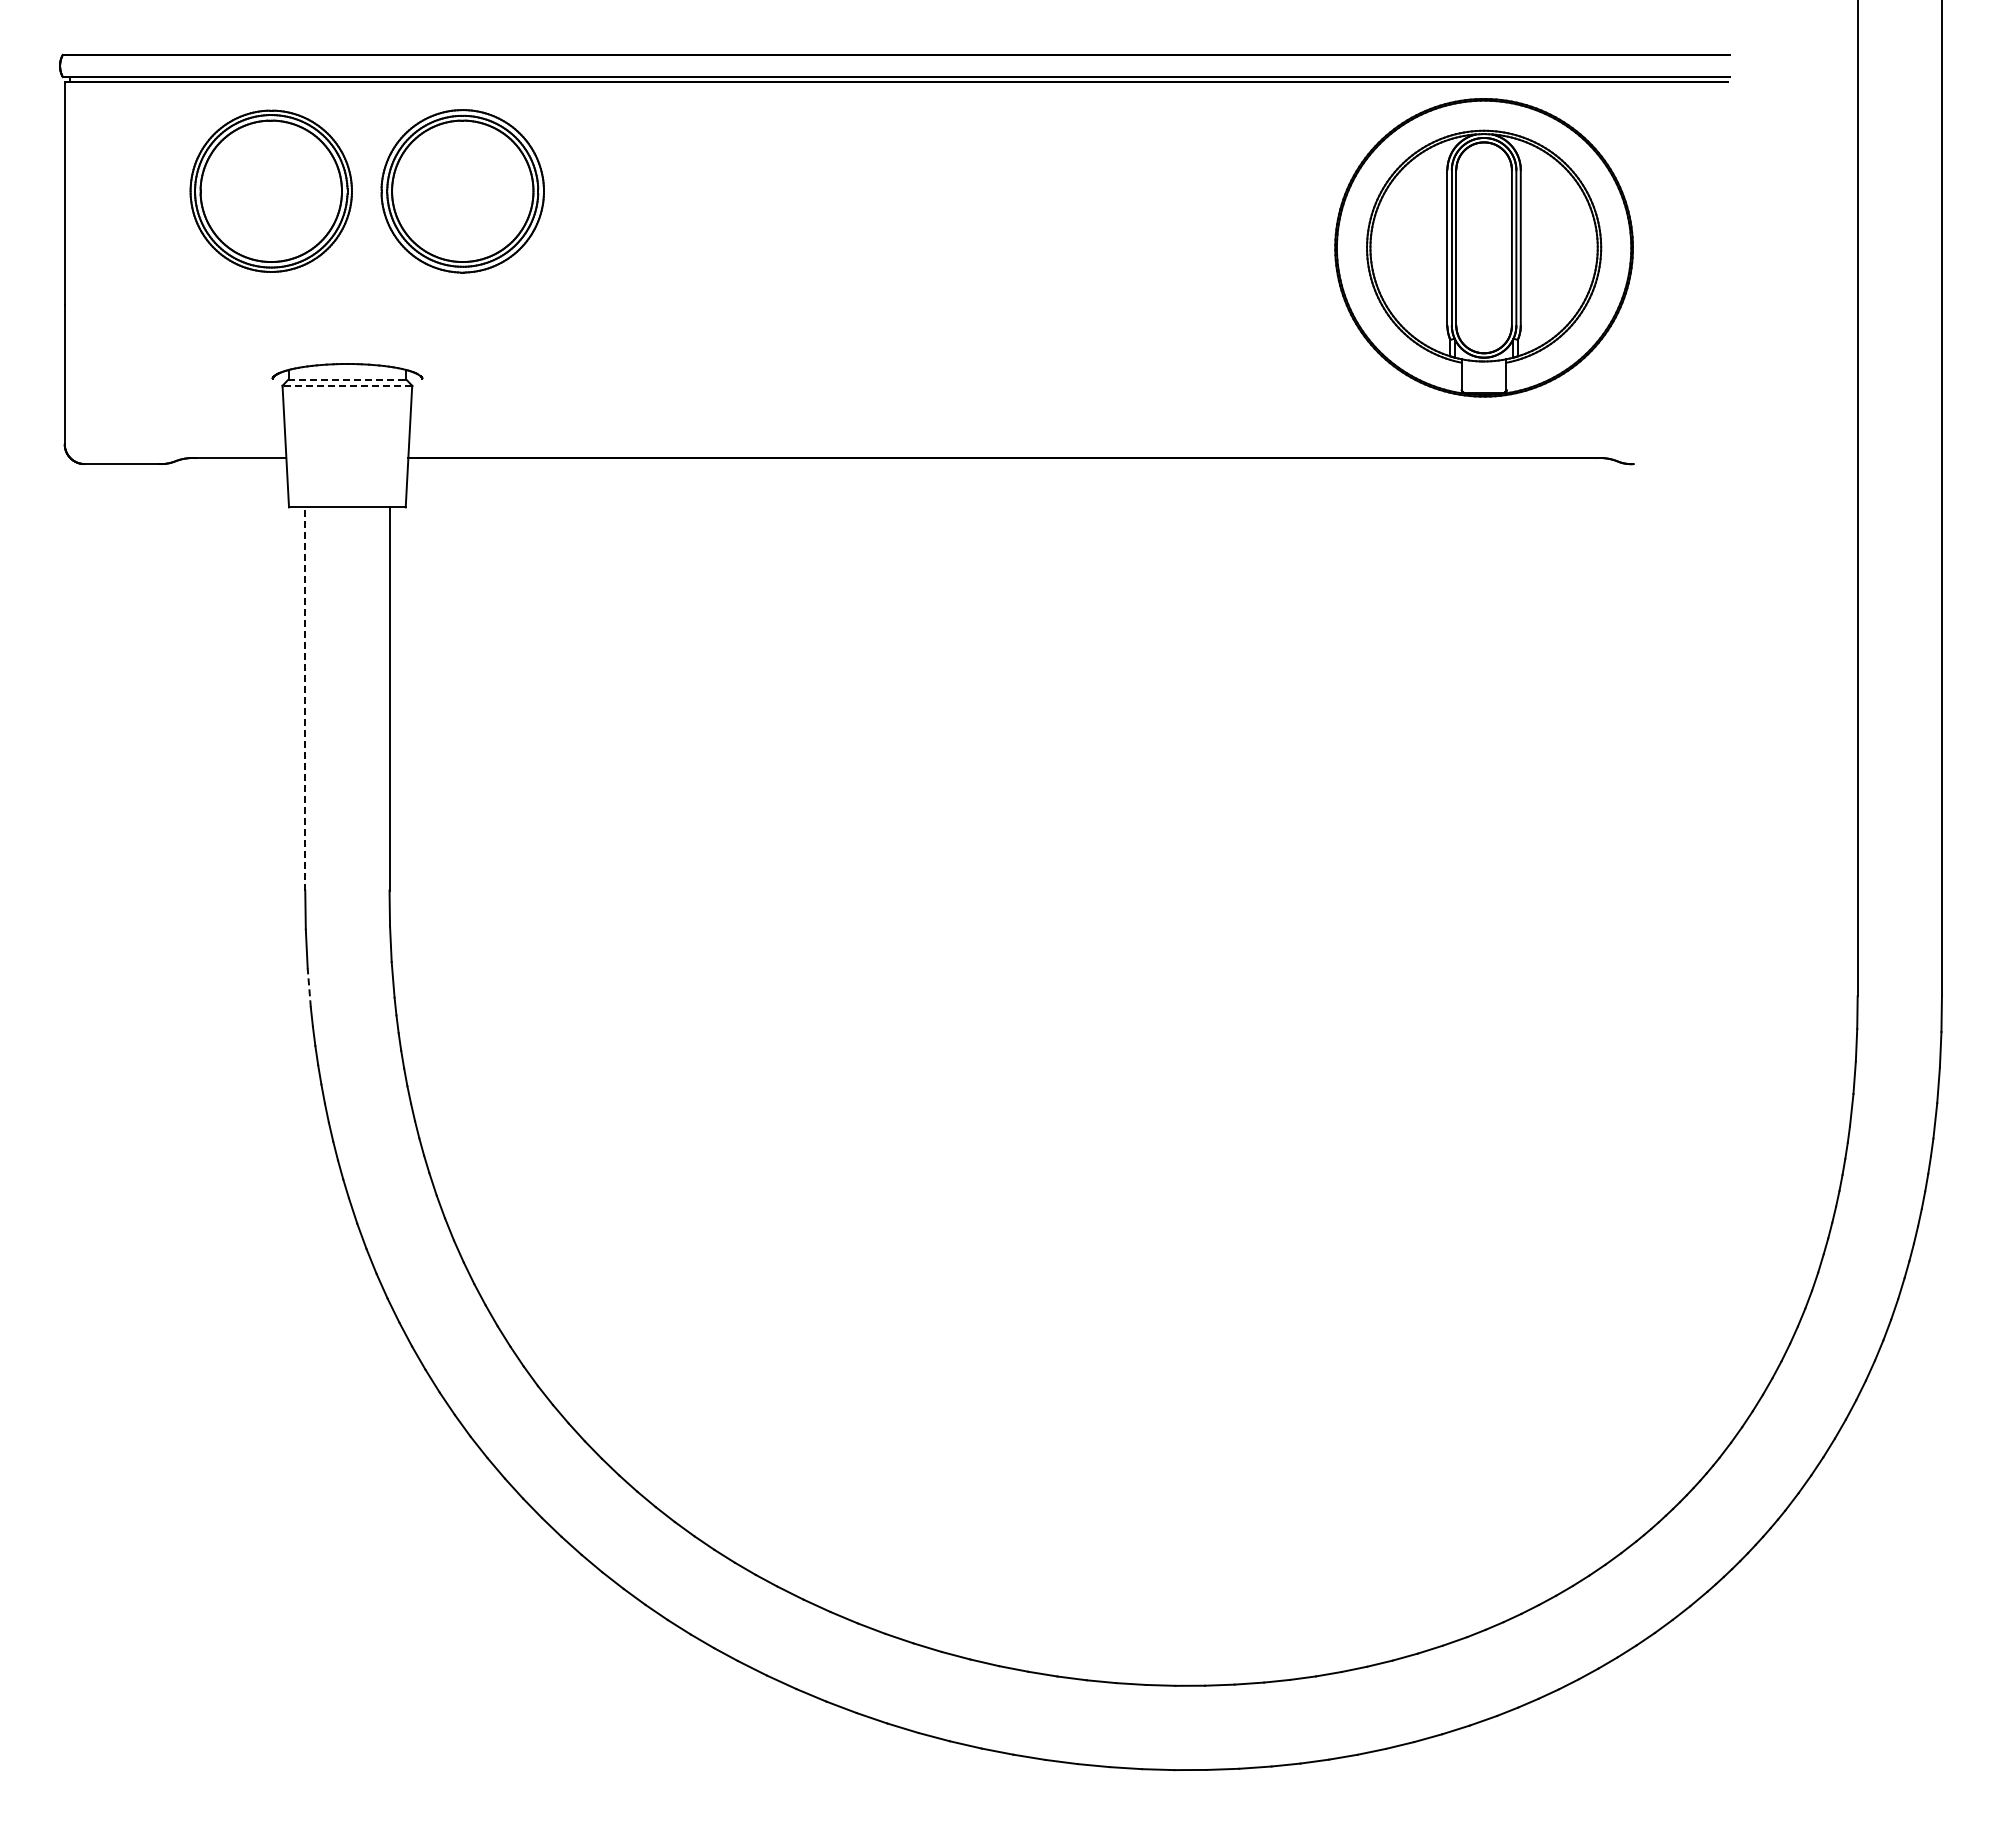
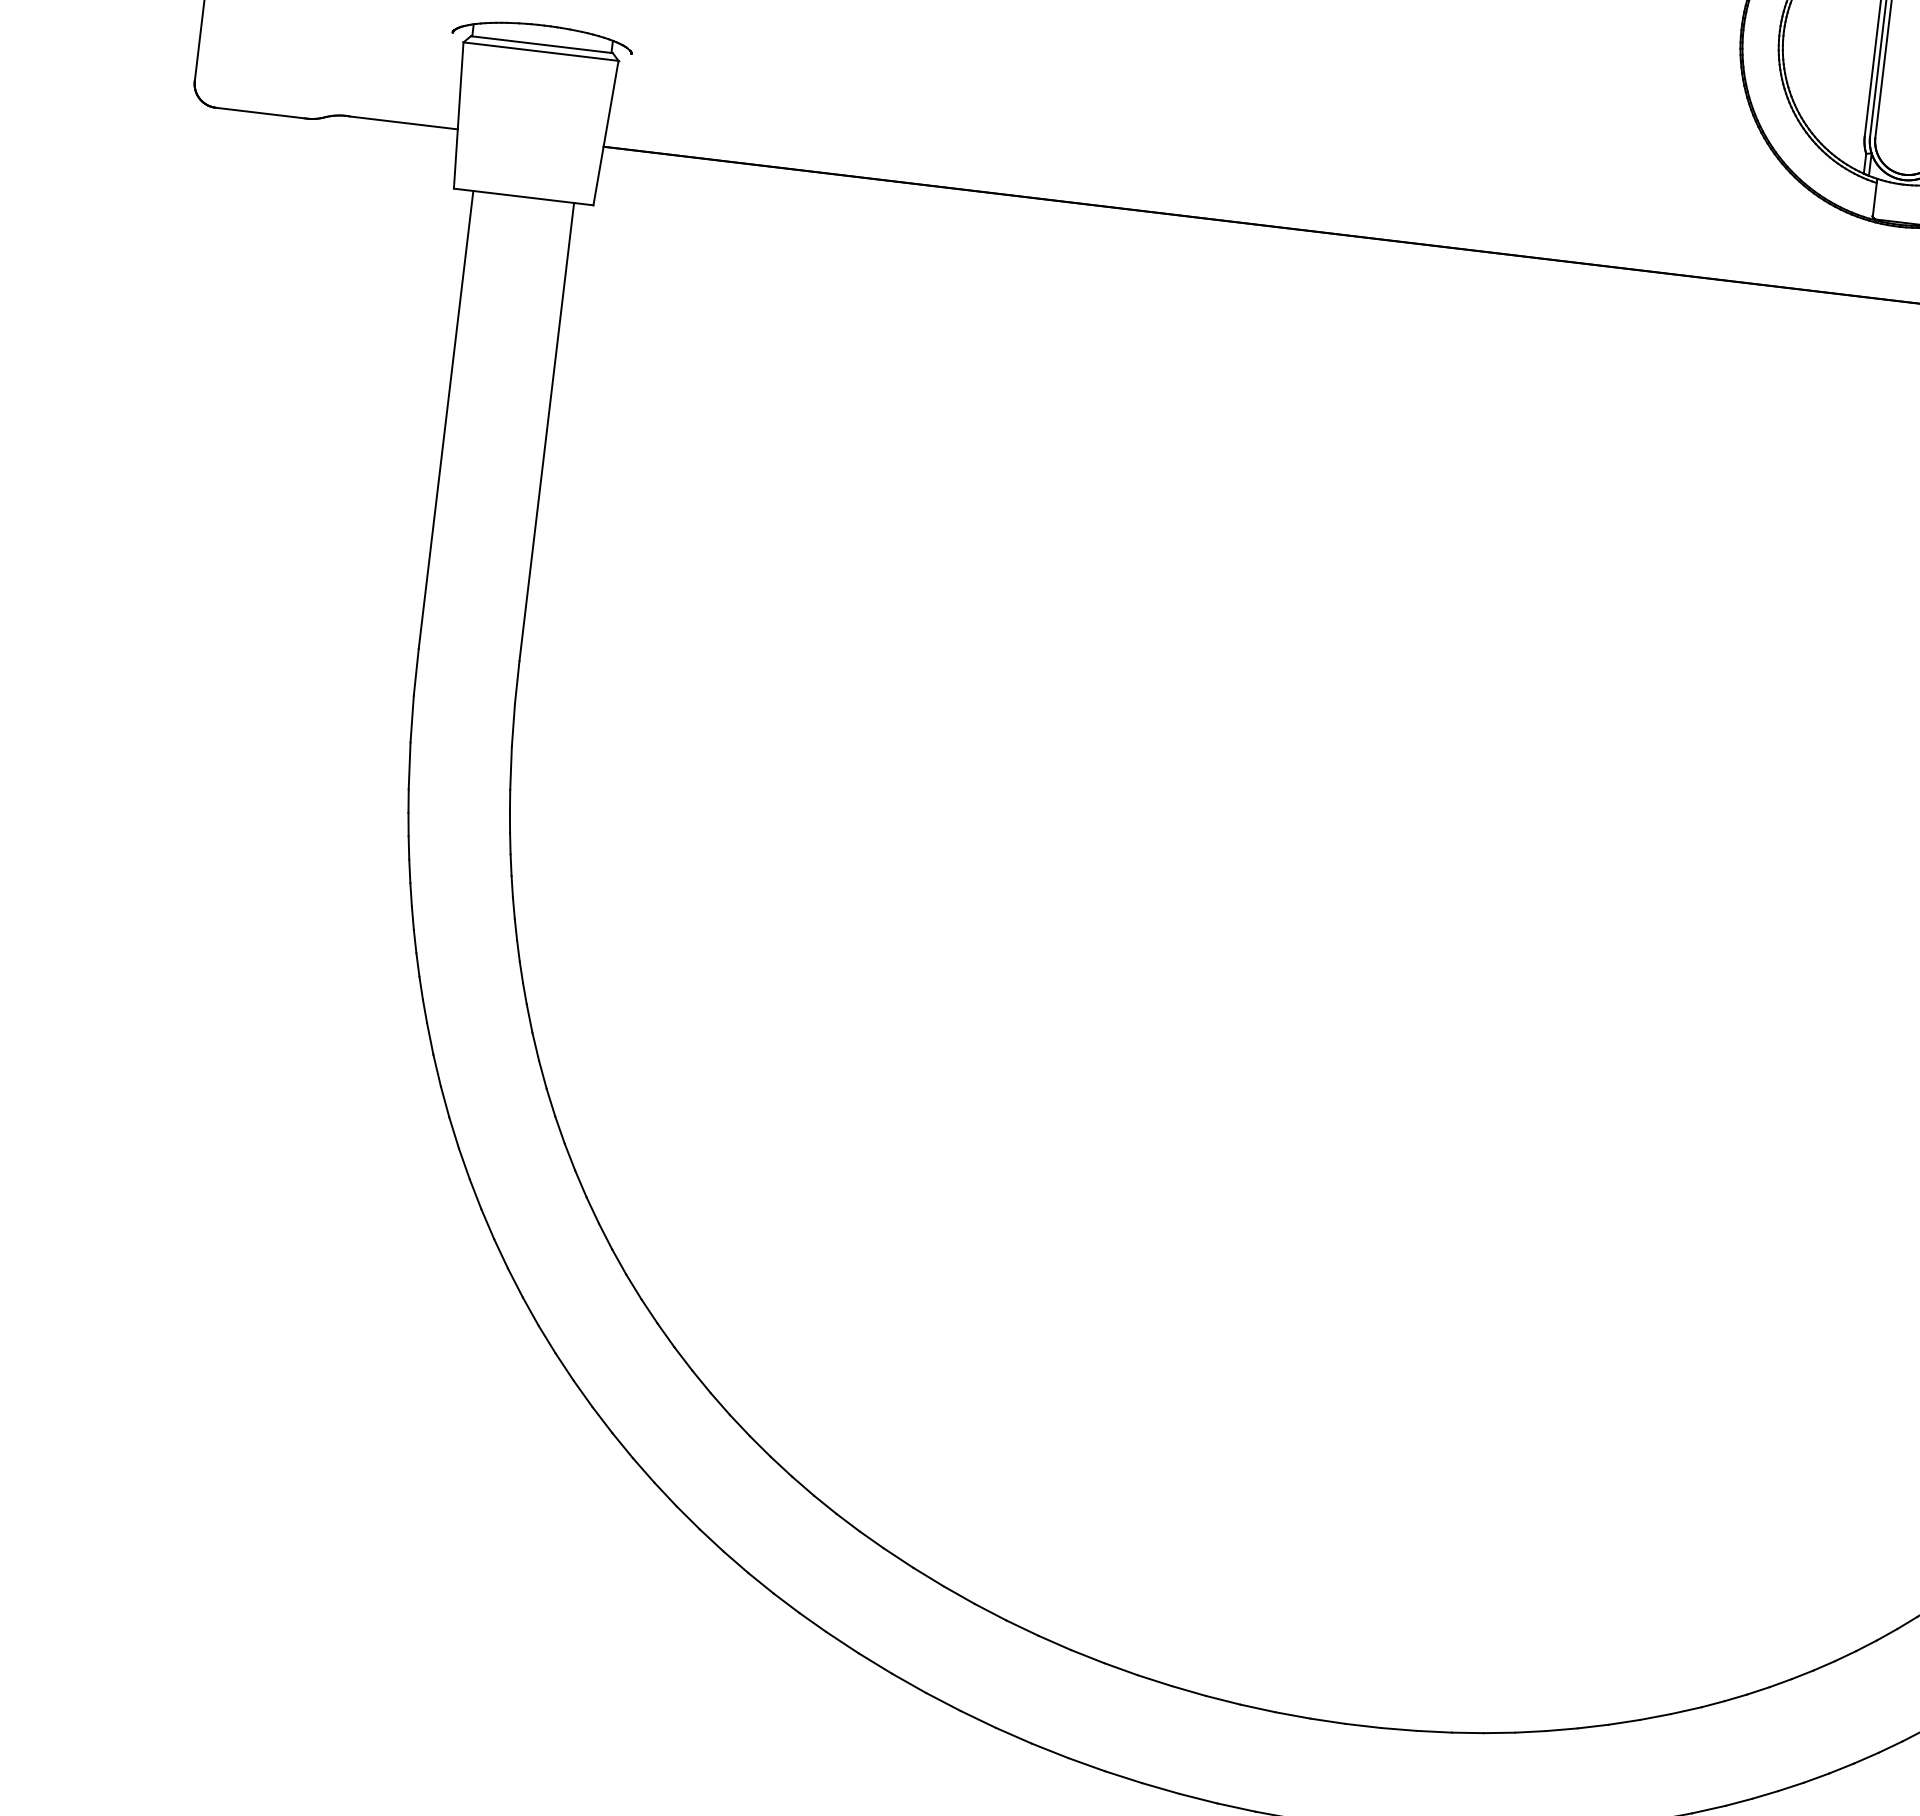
line: (347, 379) -> (542, 44), dashed -> solid
line: (347, 385) -> (541, 51), dashed -> solid
line: (305, 698) -> (446, 419), dashed -> solid
line: (309, 987) -> (409, 765), dashed -> solid

